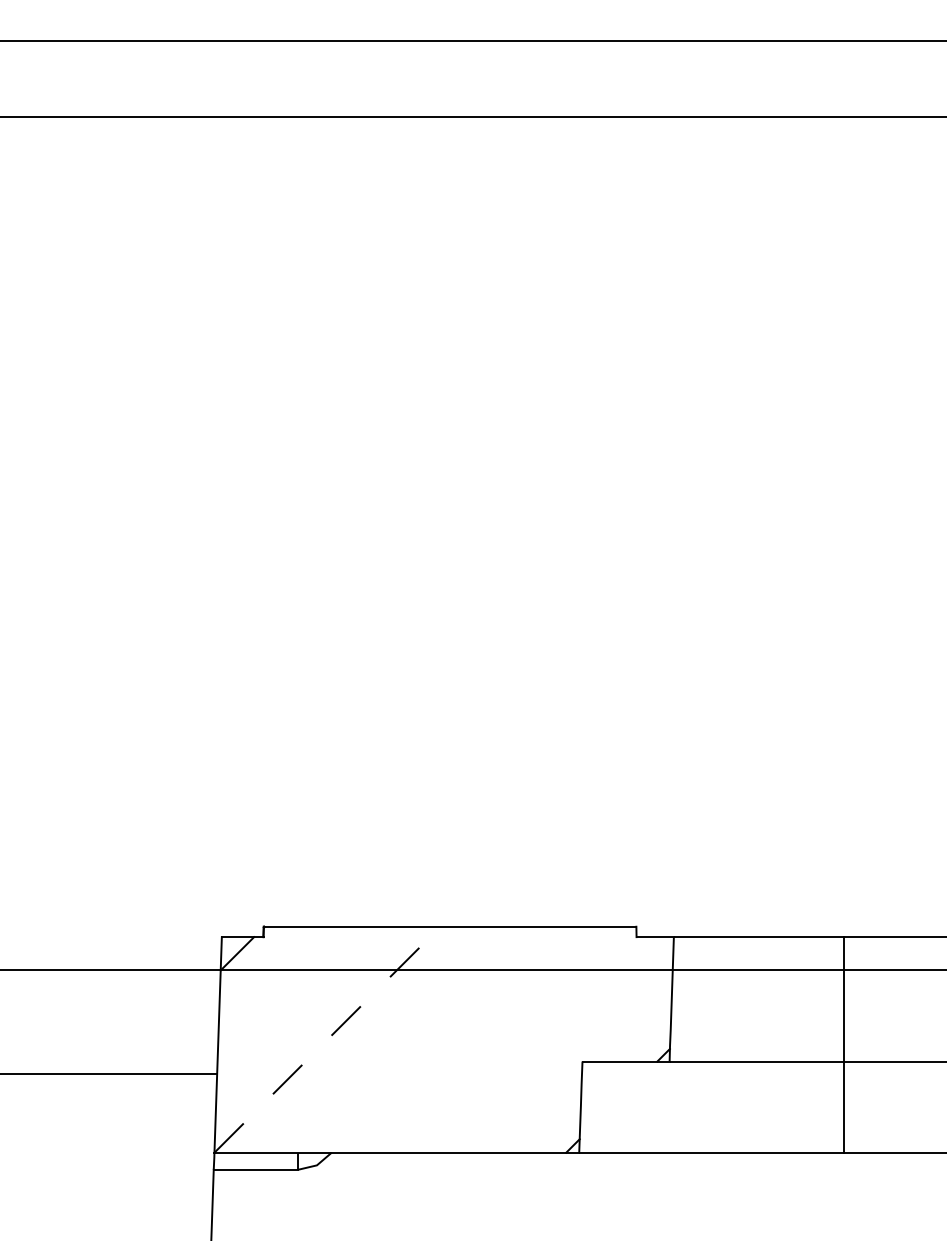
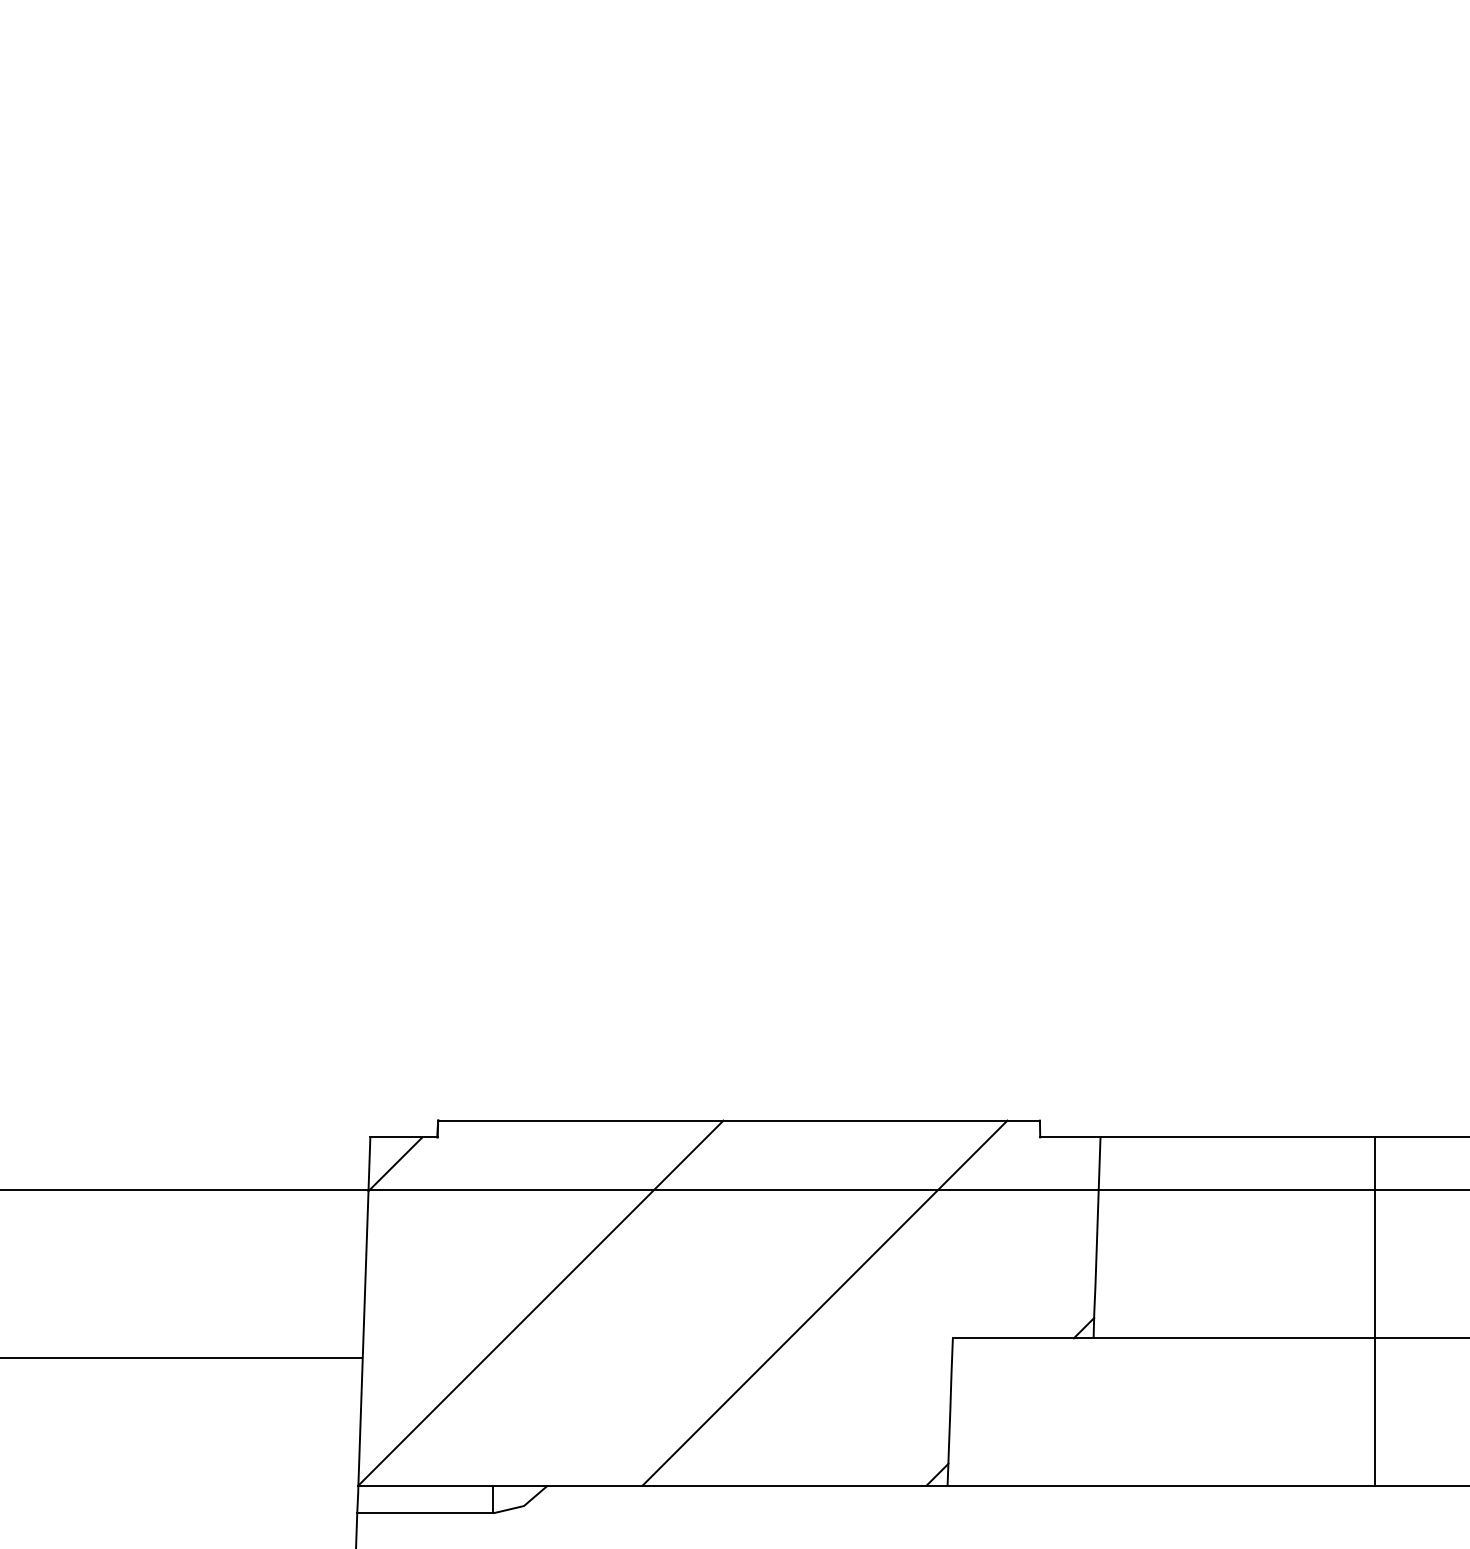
line: (327, 1039) -> (540, 1302), dashed -> solid
line: (503, 1039) -> (825, 1302), added

